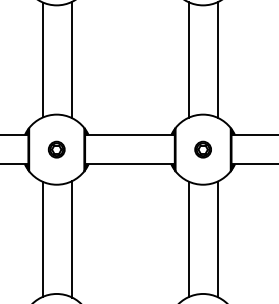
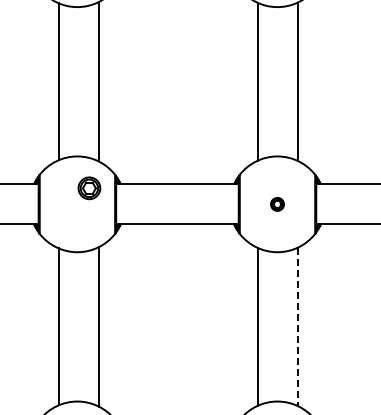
part: (56, 149) -> (89, 188), moved
part: (203, 149) -> (277, 204), size x0.6
line: (217, 239) -> (297, 327), solid -> dashed

